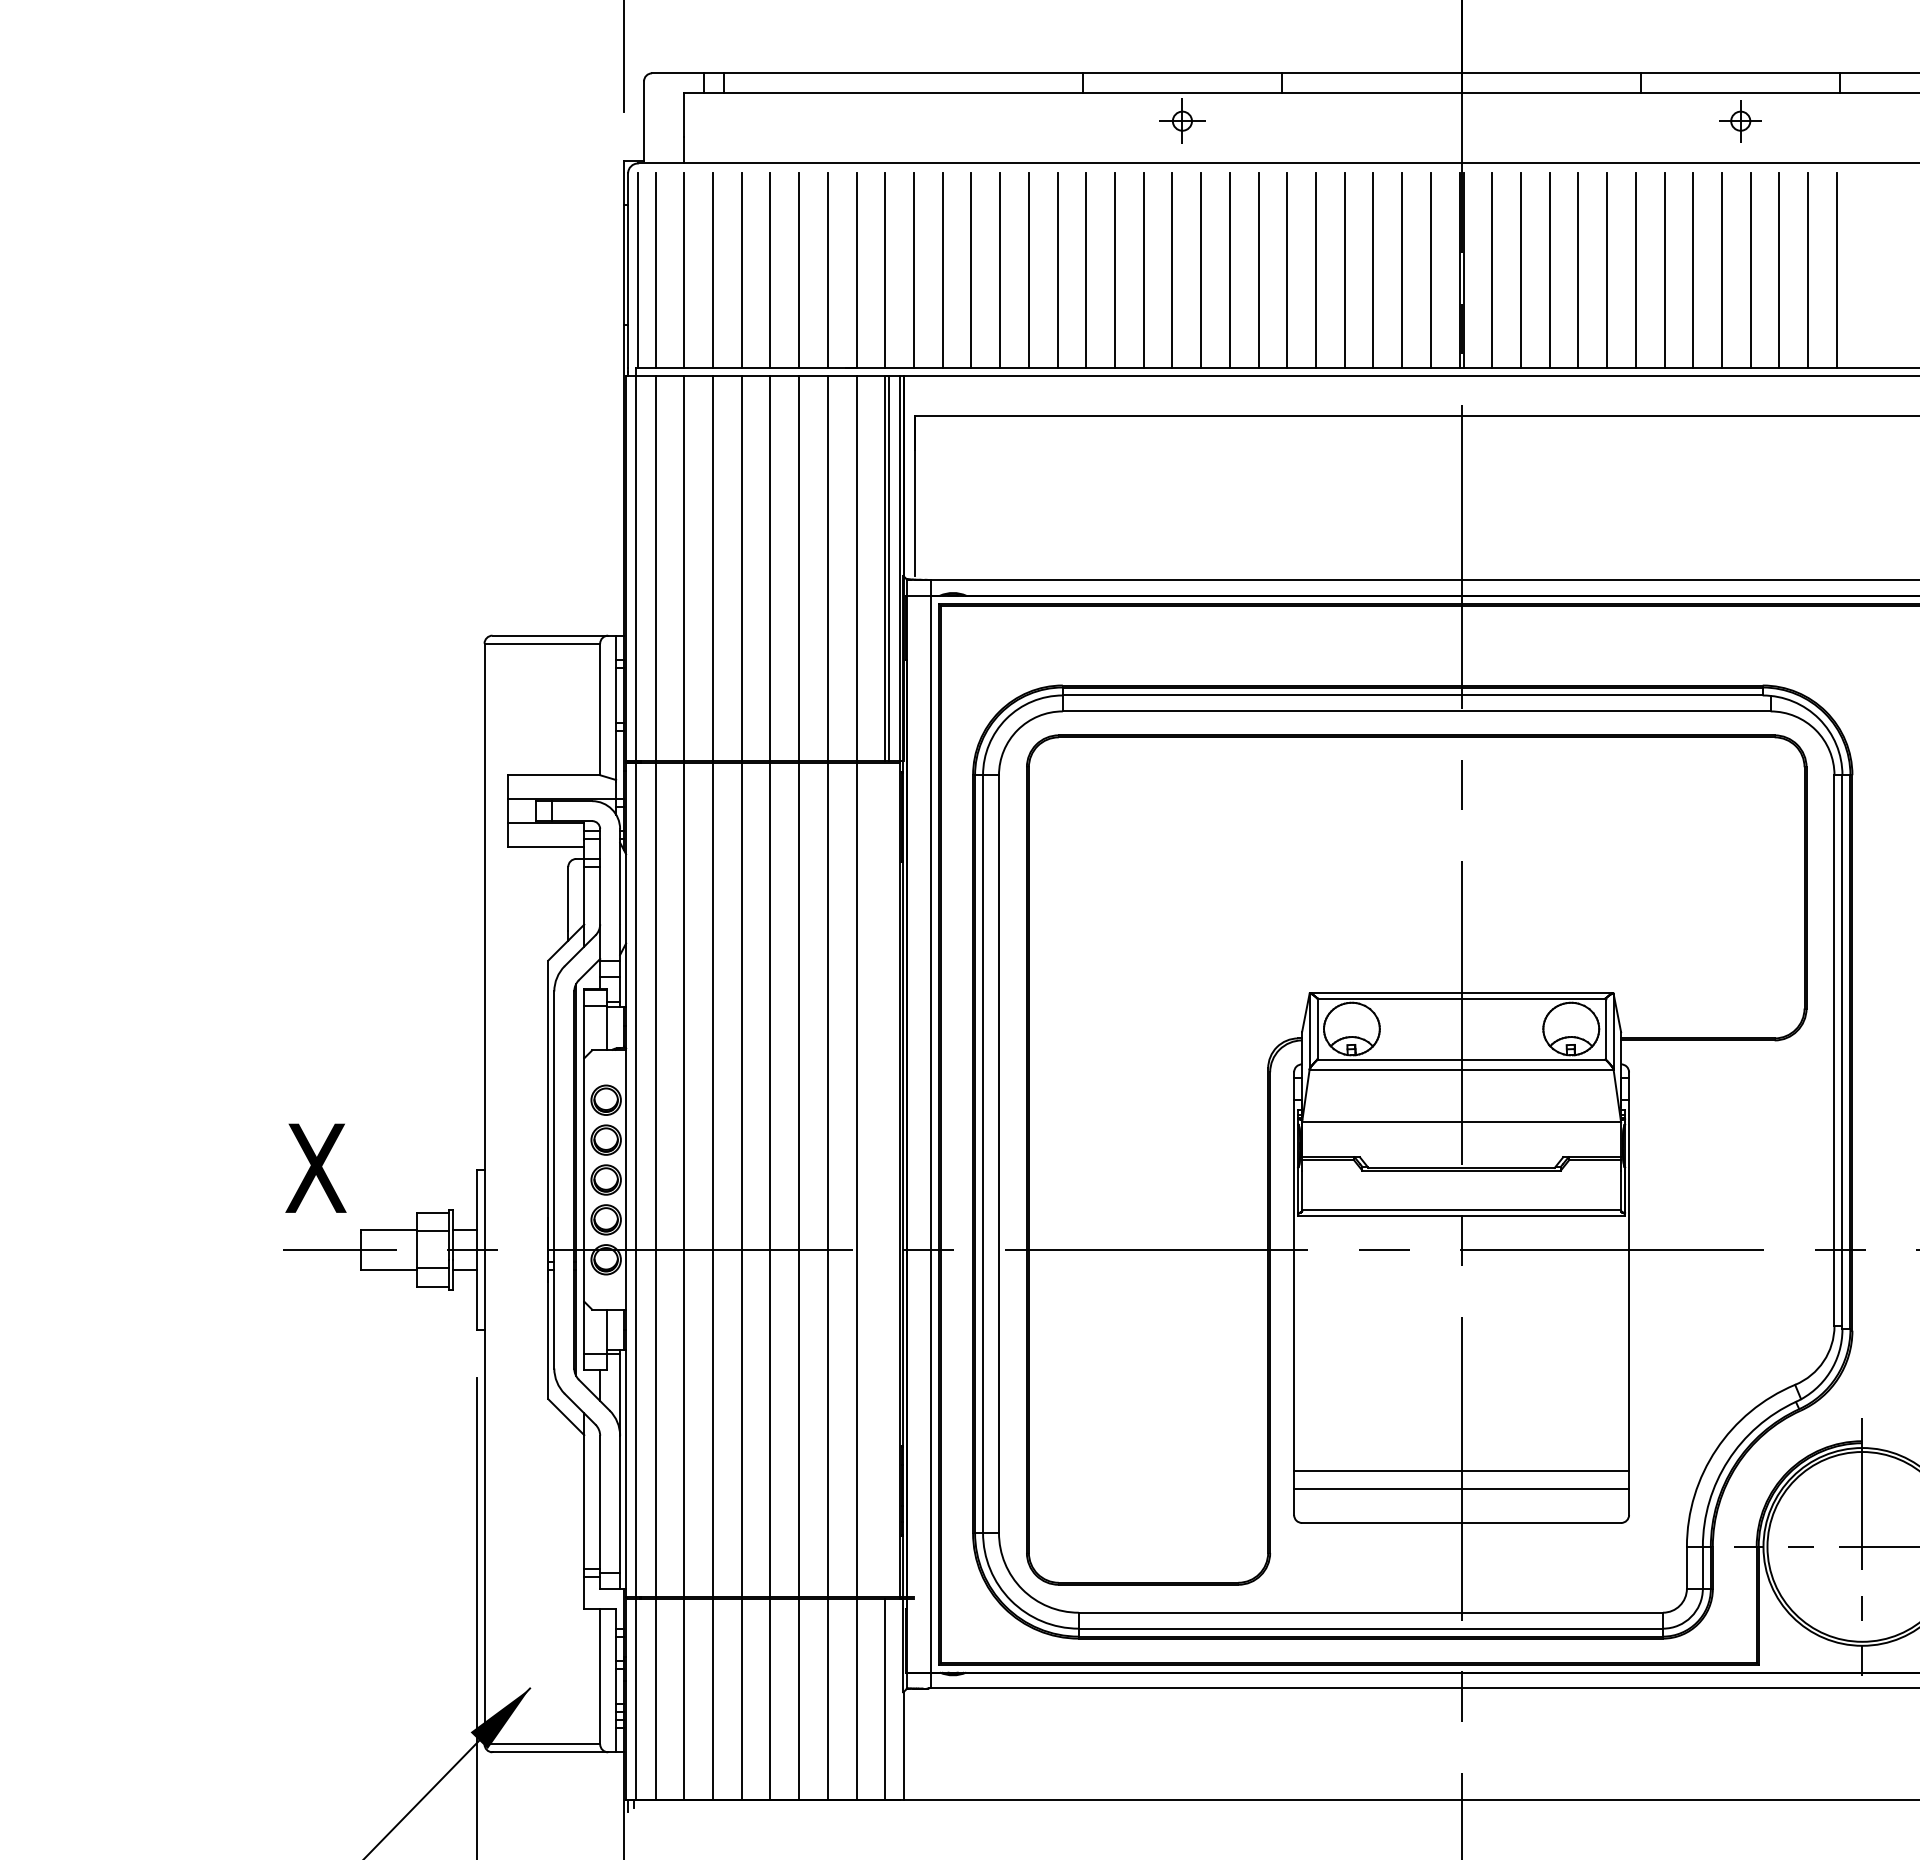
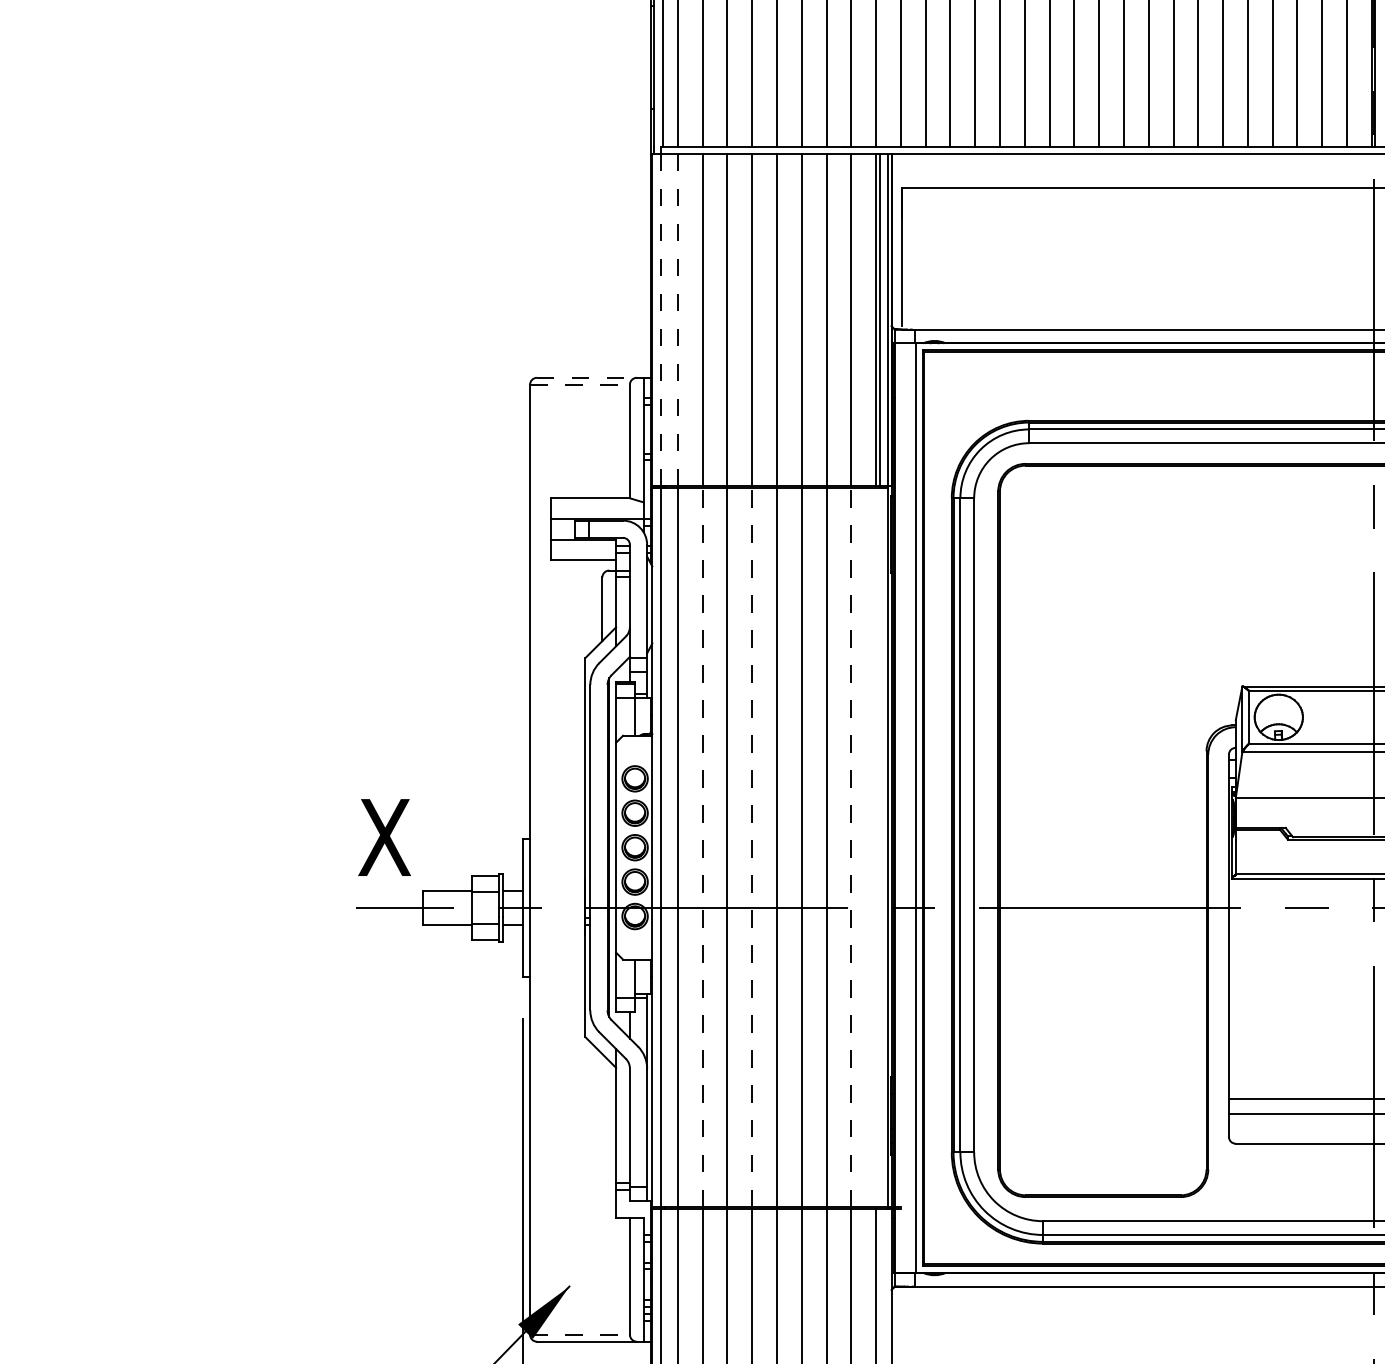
line: (636, 568) -> (661, 319), solid -> dashed
line: (655, 568) -> (677, 319), solid -> dashed
line: (550, 635) -> (587, 377), solid -> dashed
line: (542, 643) -> (580, 384), solid -> dashed
line: (684, 1180) -> (702, 848), solid -> dashed
line: (741, 1180) -> (751, 848), solid -> dashed
line: (856, 1180) -> (851, 848), solid -> dashed
line: (542, 1744) -> (580, 1334), solid -> dashed

